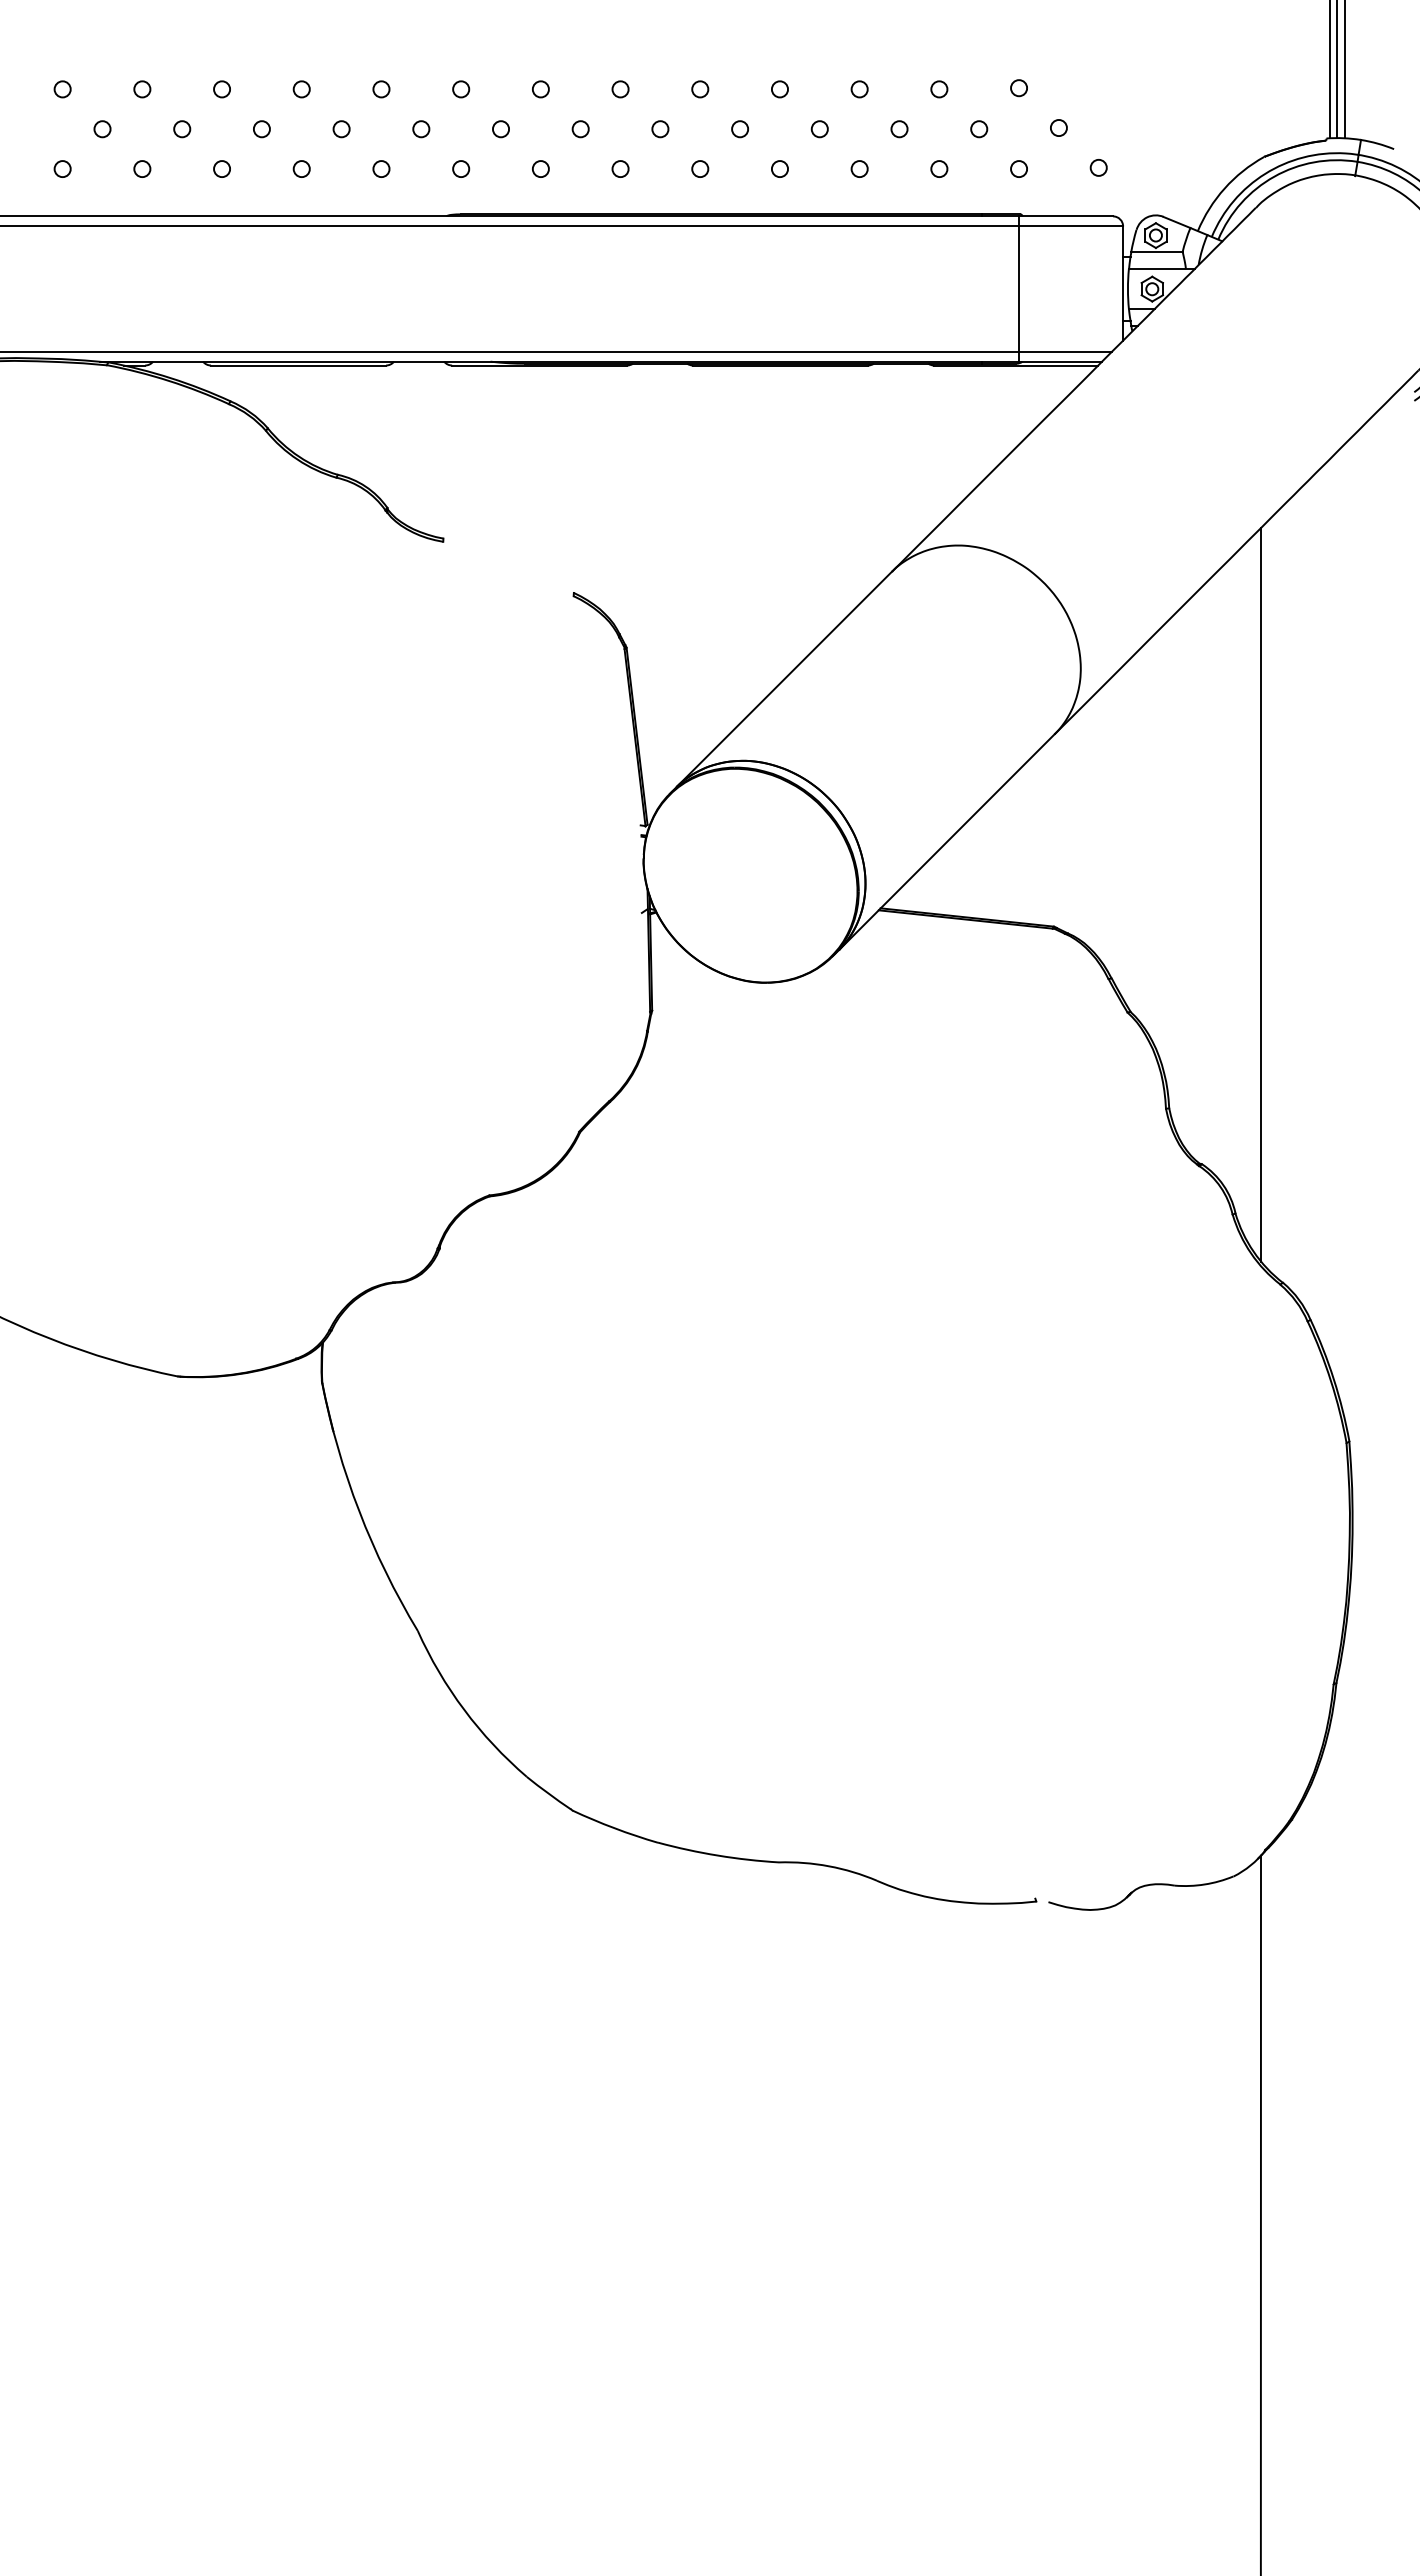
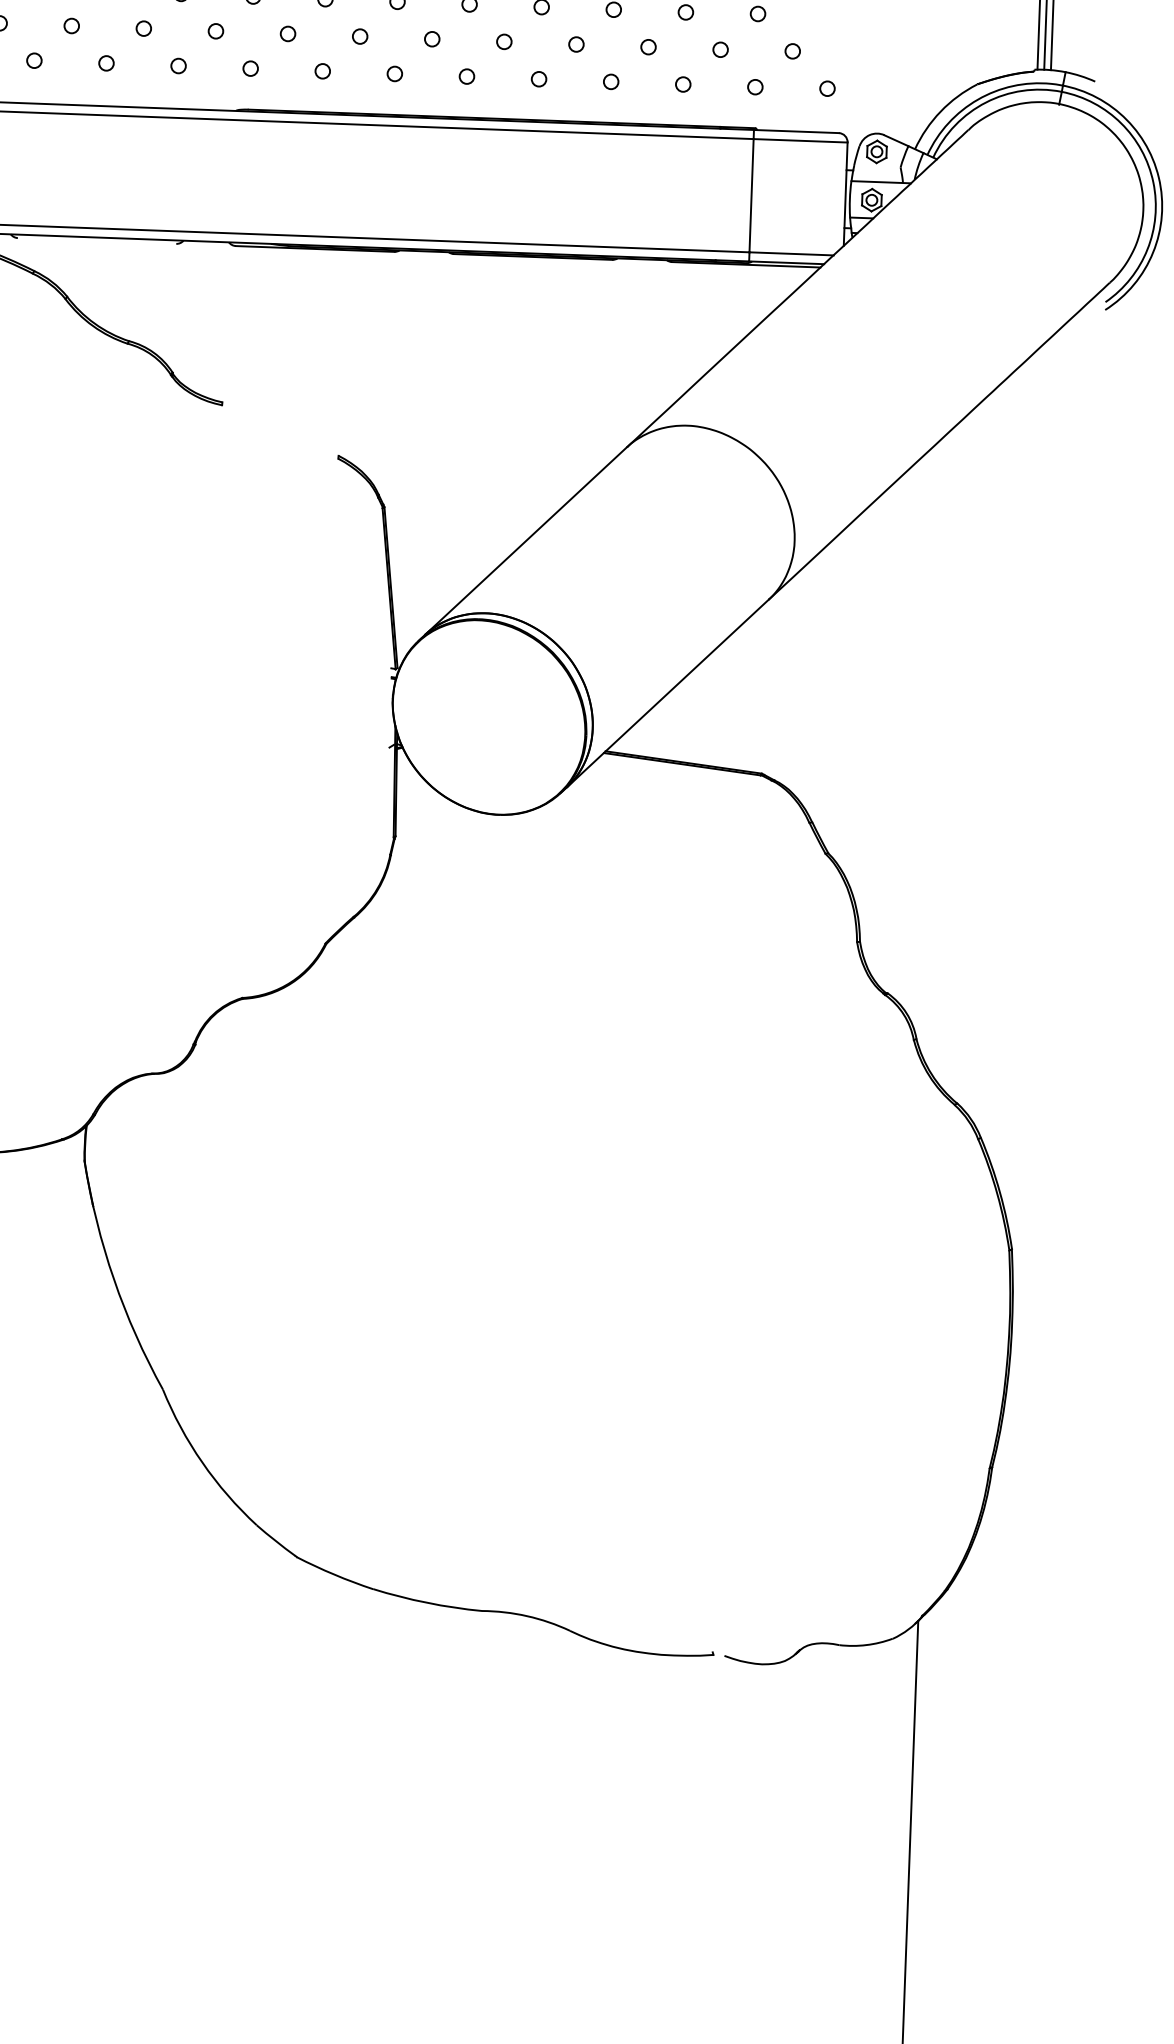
line: (1156, 252) -> (876, 167), removed
line: (298, 365) -> (97, 240), removed
line: (1260, 894) -> (949, 751), removed

